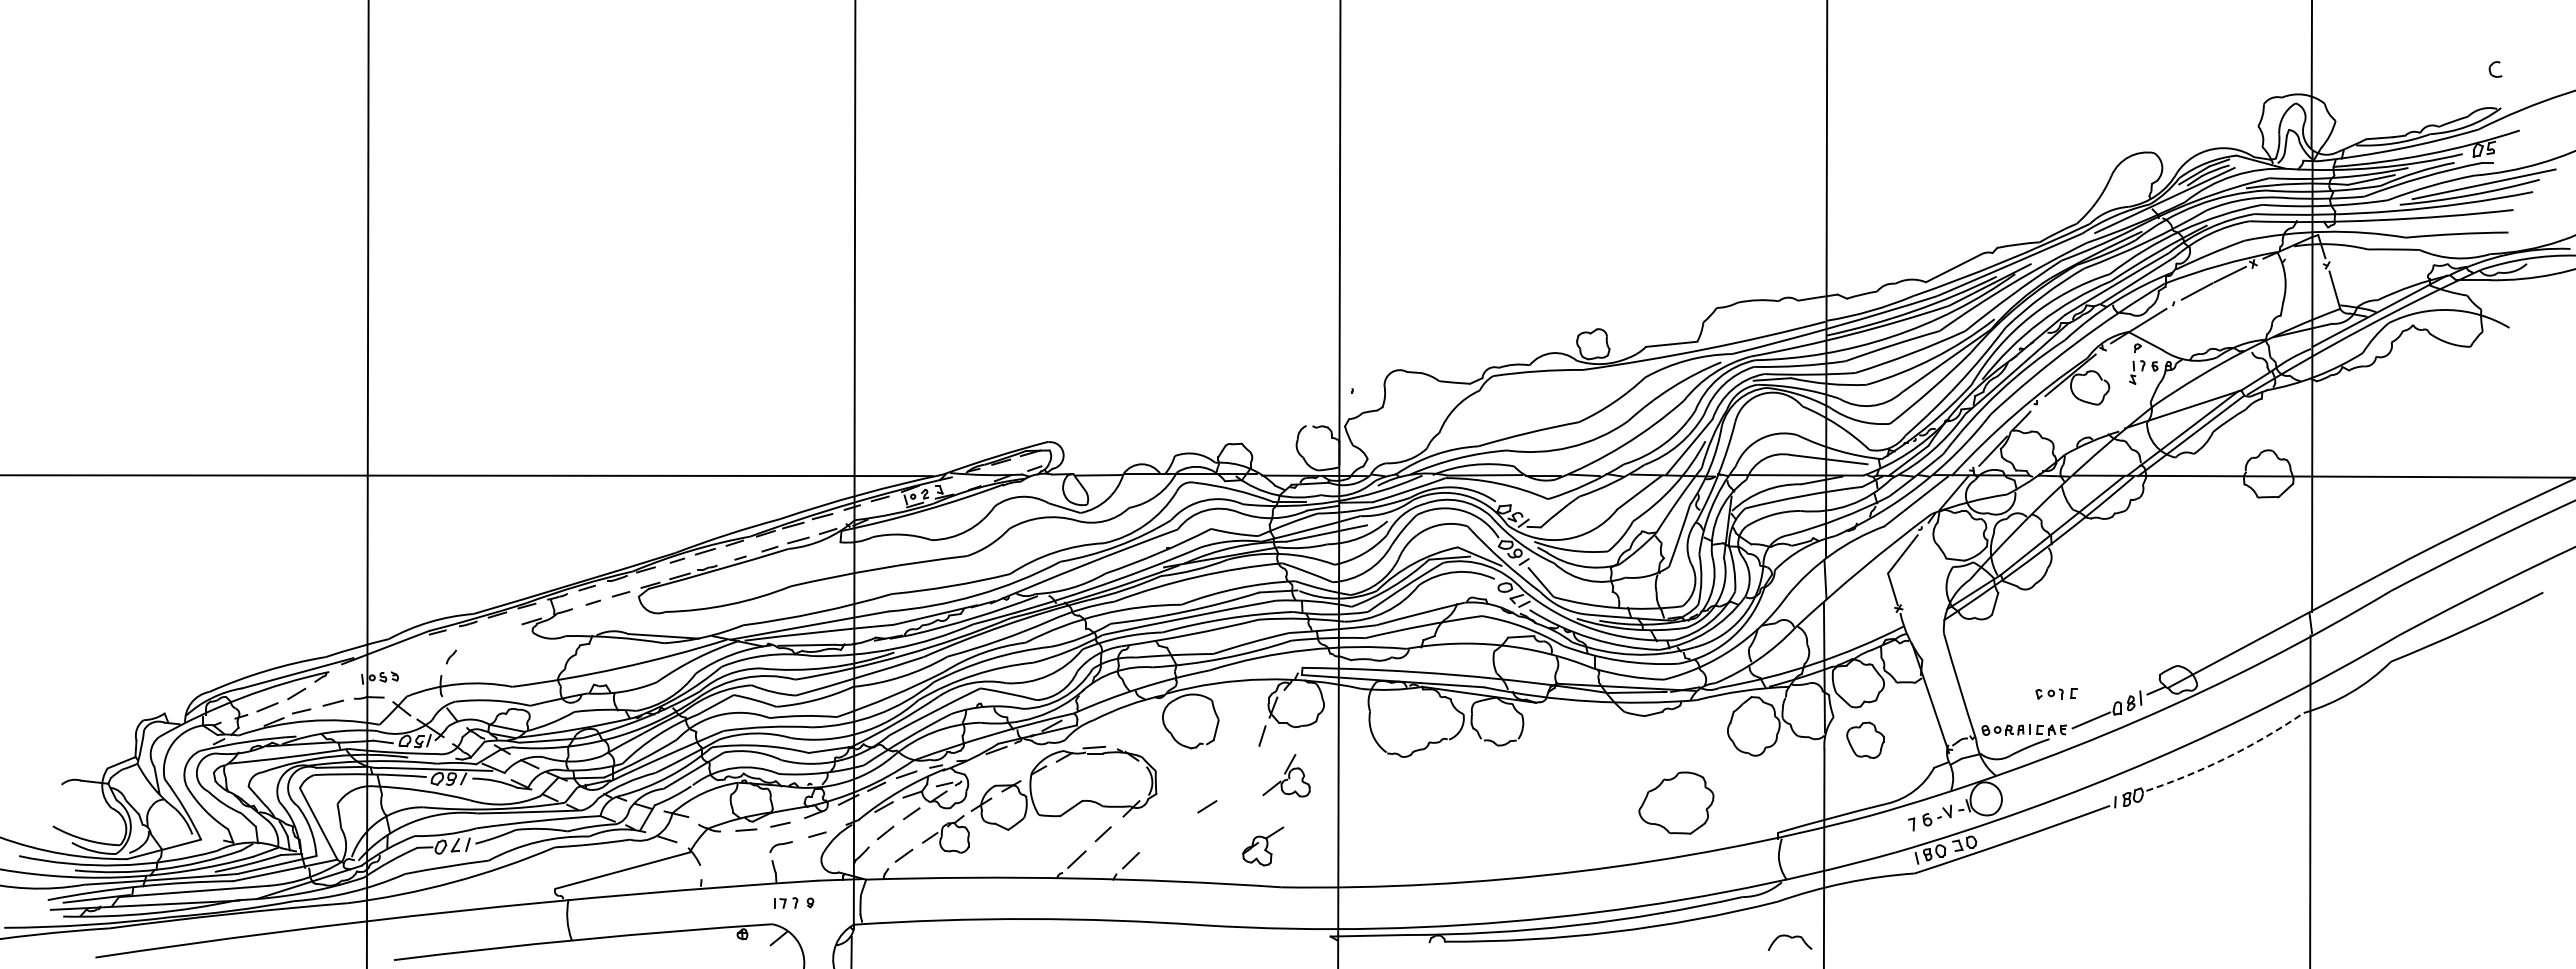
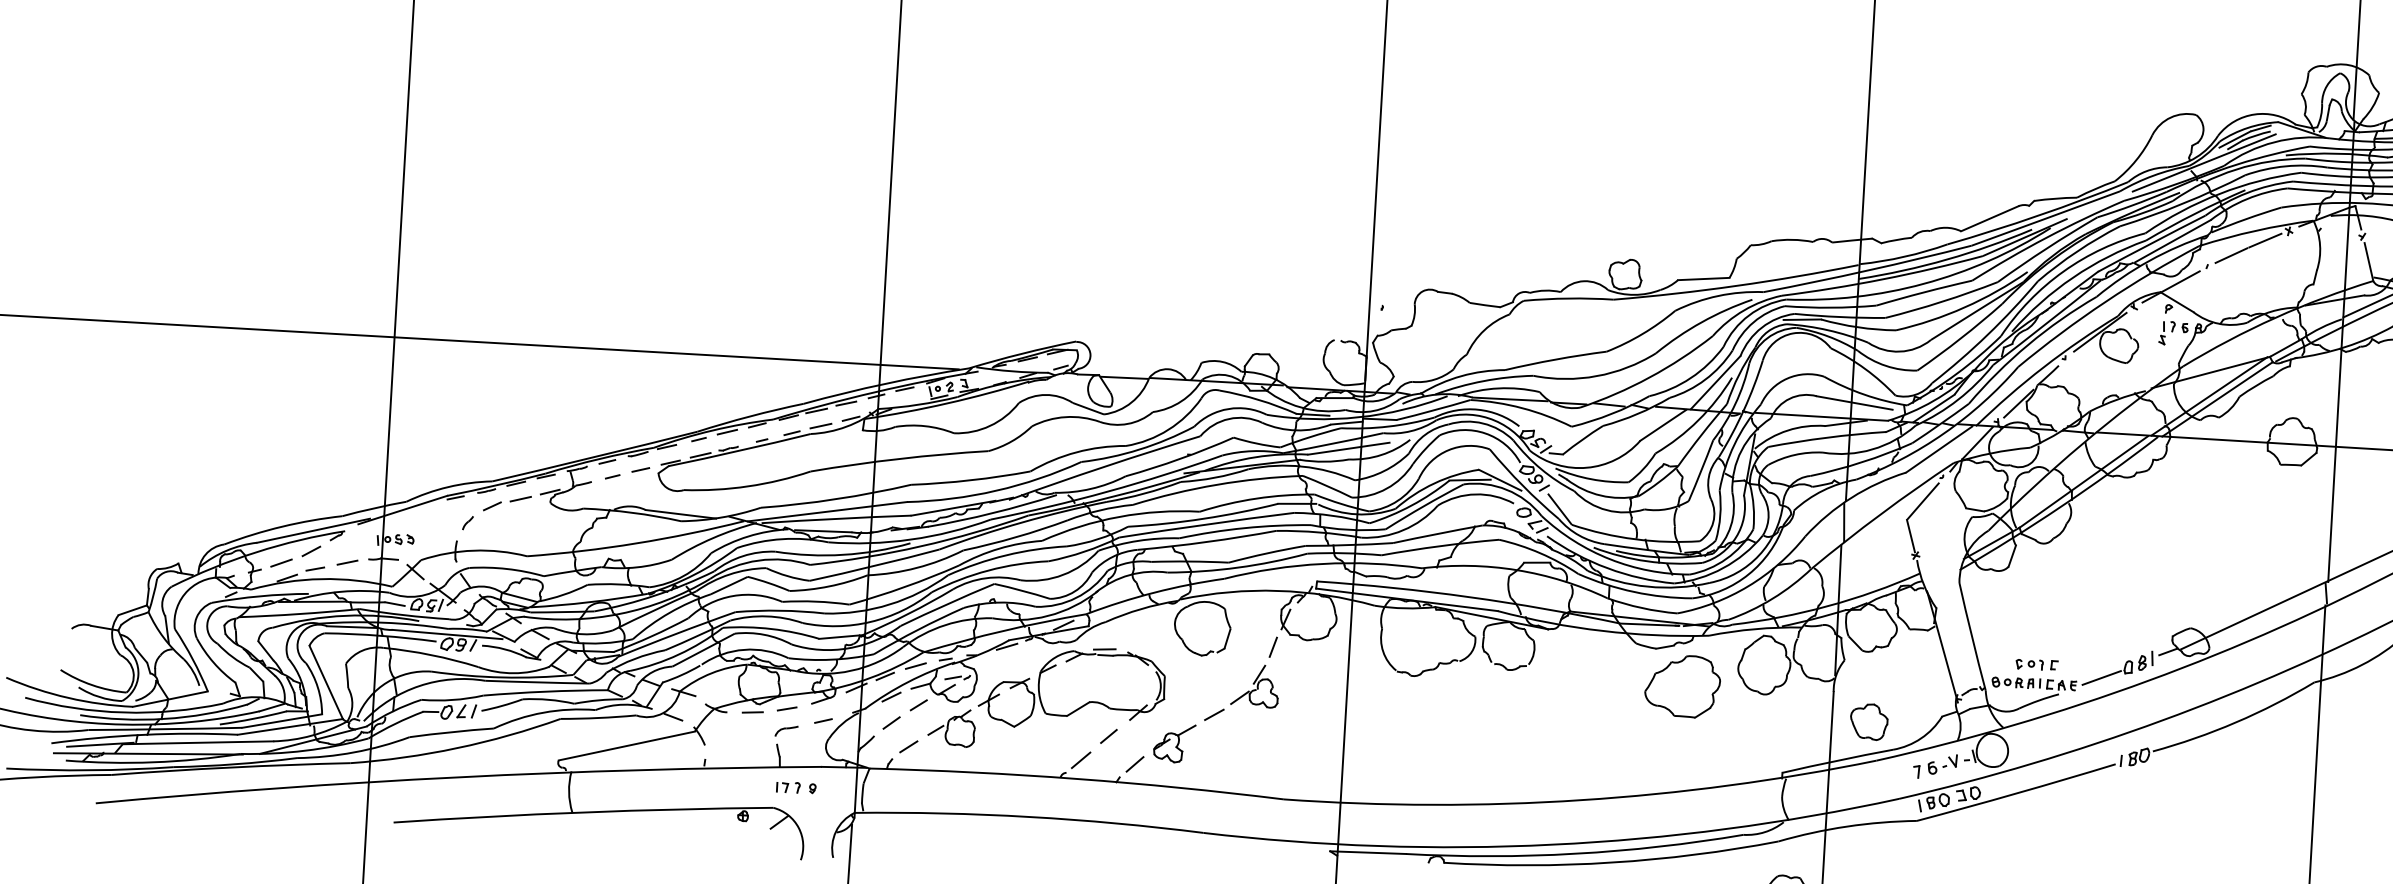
part: (489, 635) -> (507, 503), added
part: (2056, 693) -> (2036, 664), moved
part: (1865, 739) -> (1869, 721), moved
arc: (2227, 757) -> (2235, 722), dashed -> solid
part: (1286, 775) -> (1255, 685), moved
part: (1676, 802) -> (1682, 685), moved
part: (1263, 846) -> (1174, 743), moved

